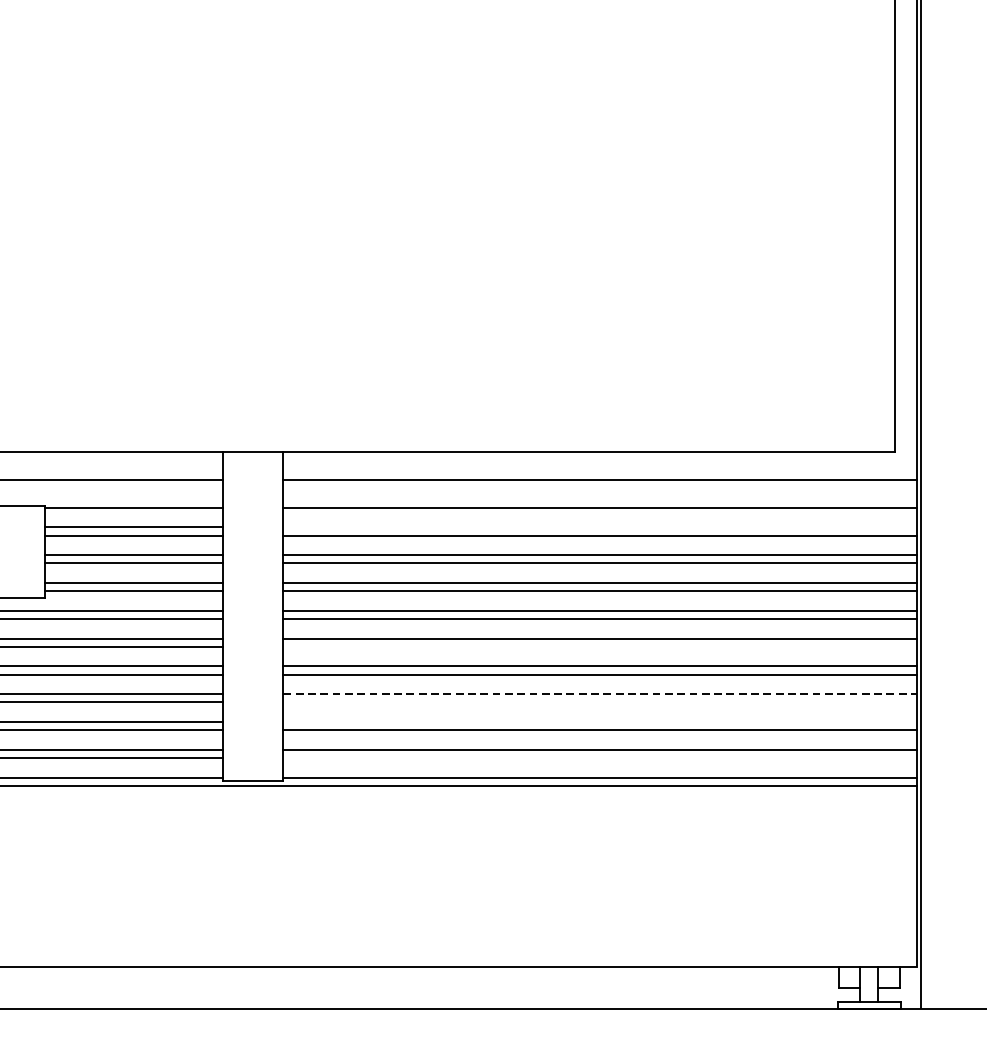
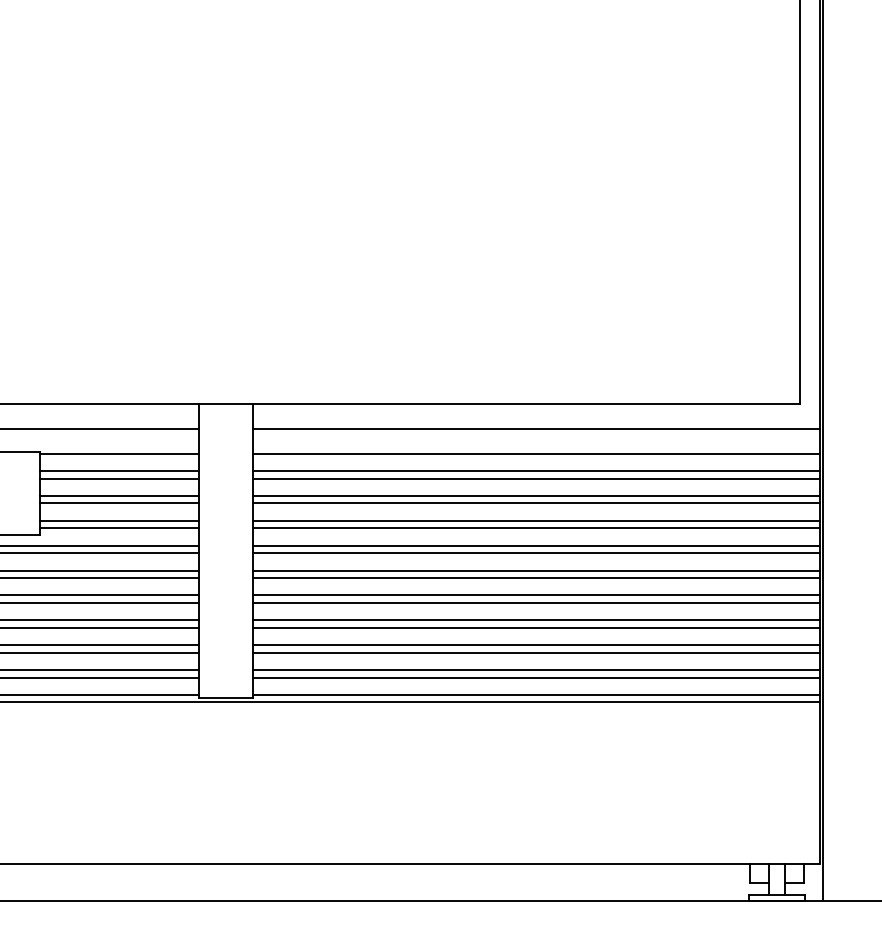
line: (600, 527) -> (536, 471), added
line: (600, 647) -> (536, 578), added
line: (601, 694) -> (537, 620), dashed -> solid
line: (600, 702) -> (536, 627), added
line: (600, 722) -> (536, 645), added
line: (600, 758) -> (536, 677), added

